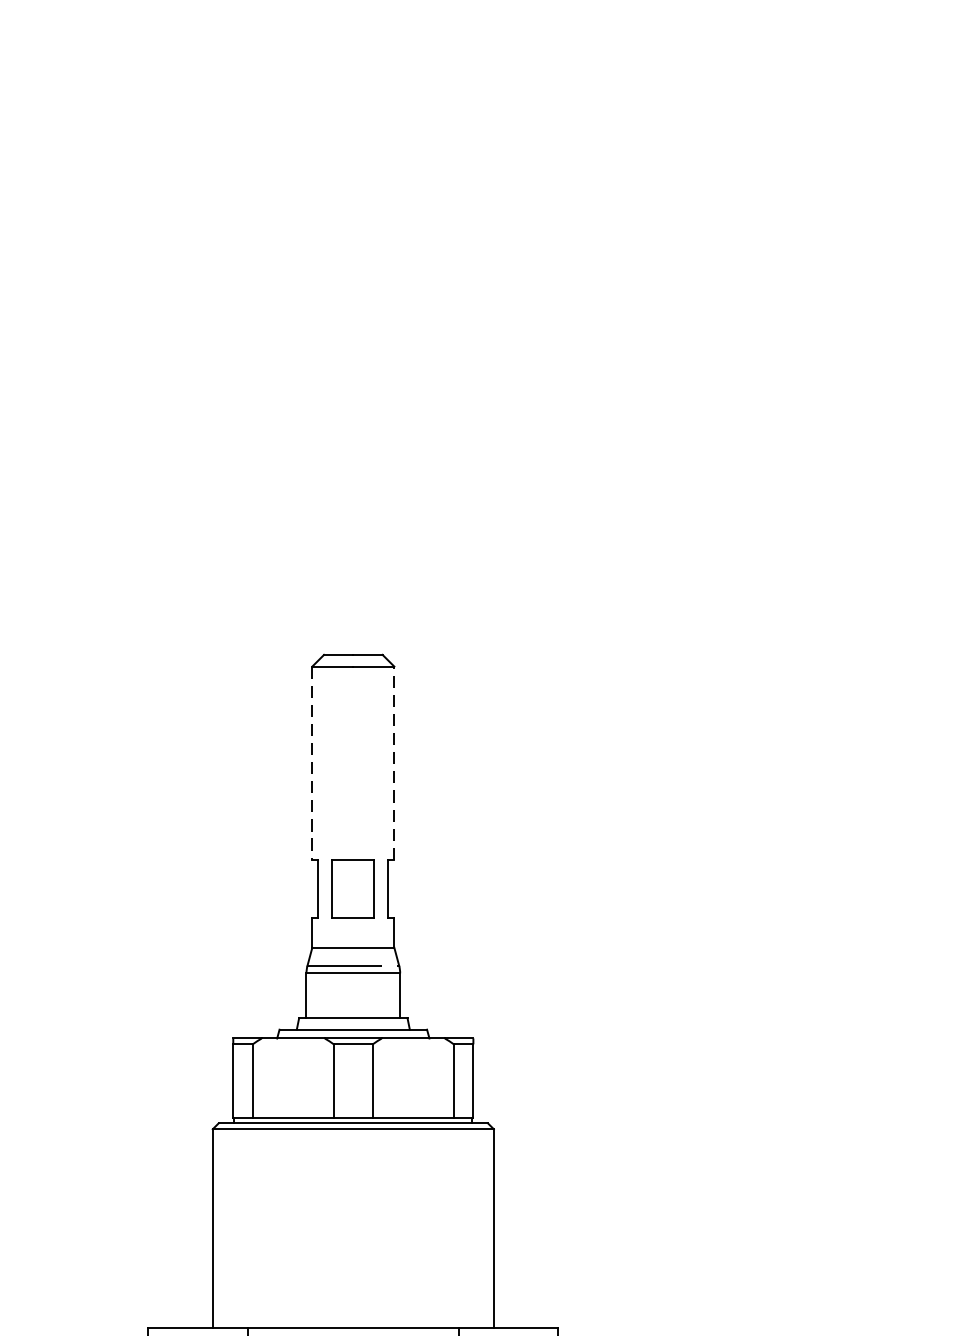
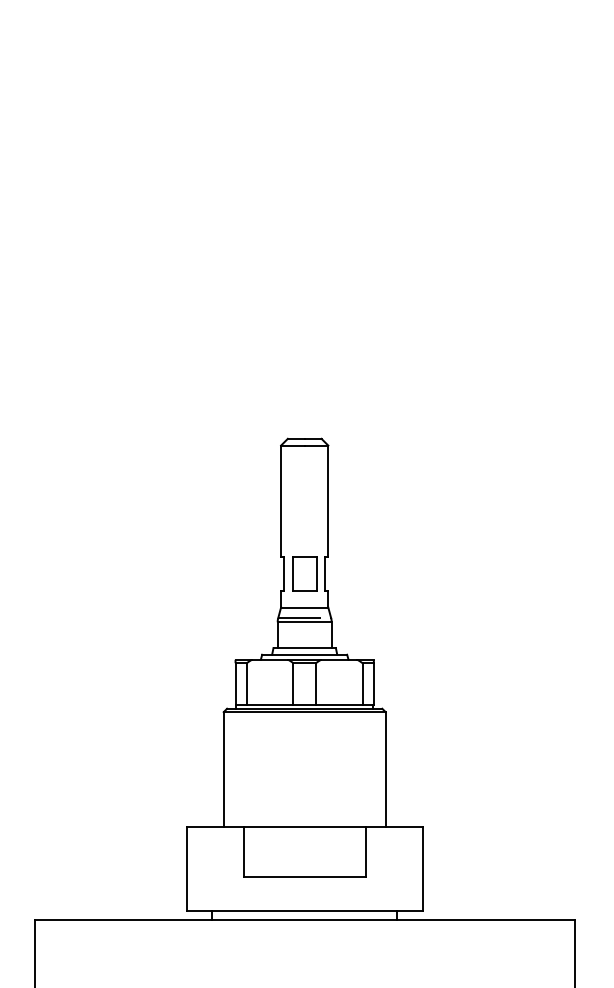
line: (313, 763) -> (281, 501), dashed -> solid
line: (394, 763) -> (328, 501), dashed -> solid

